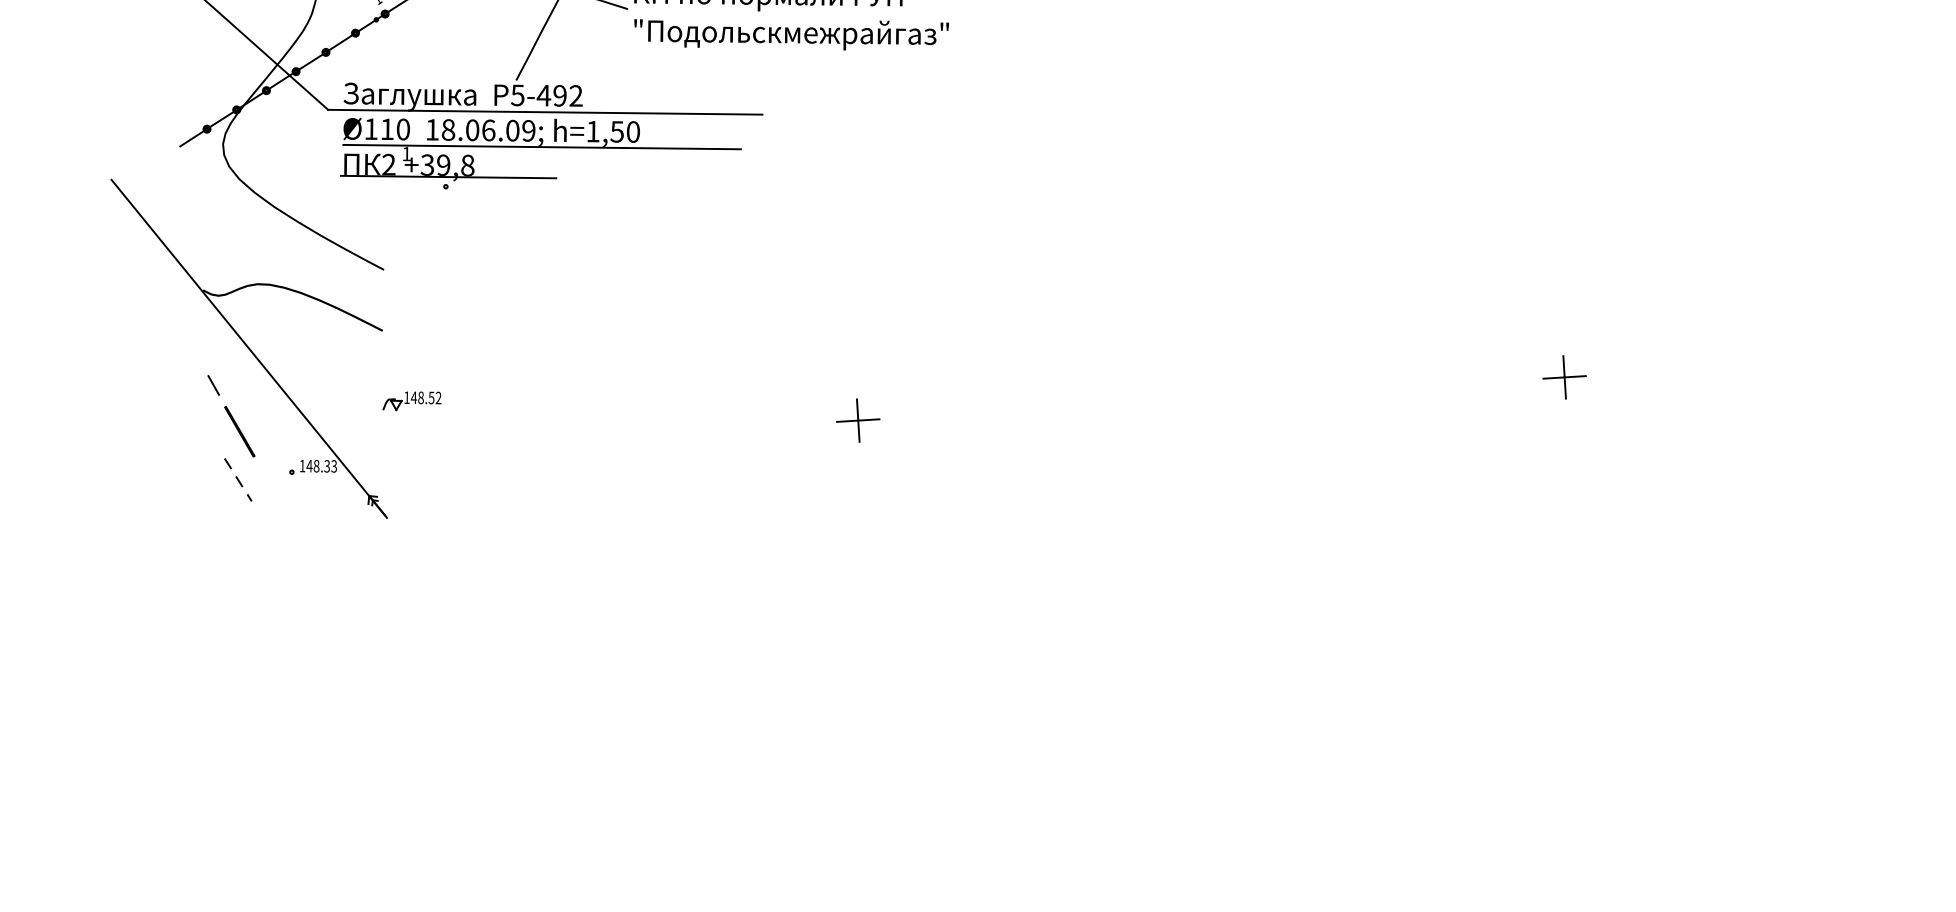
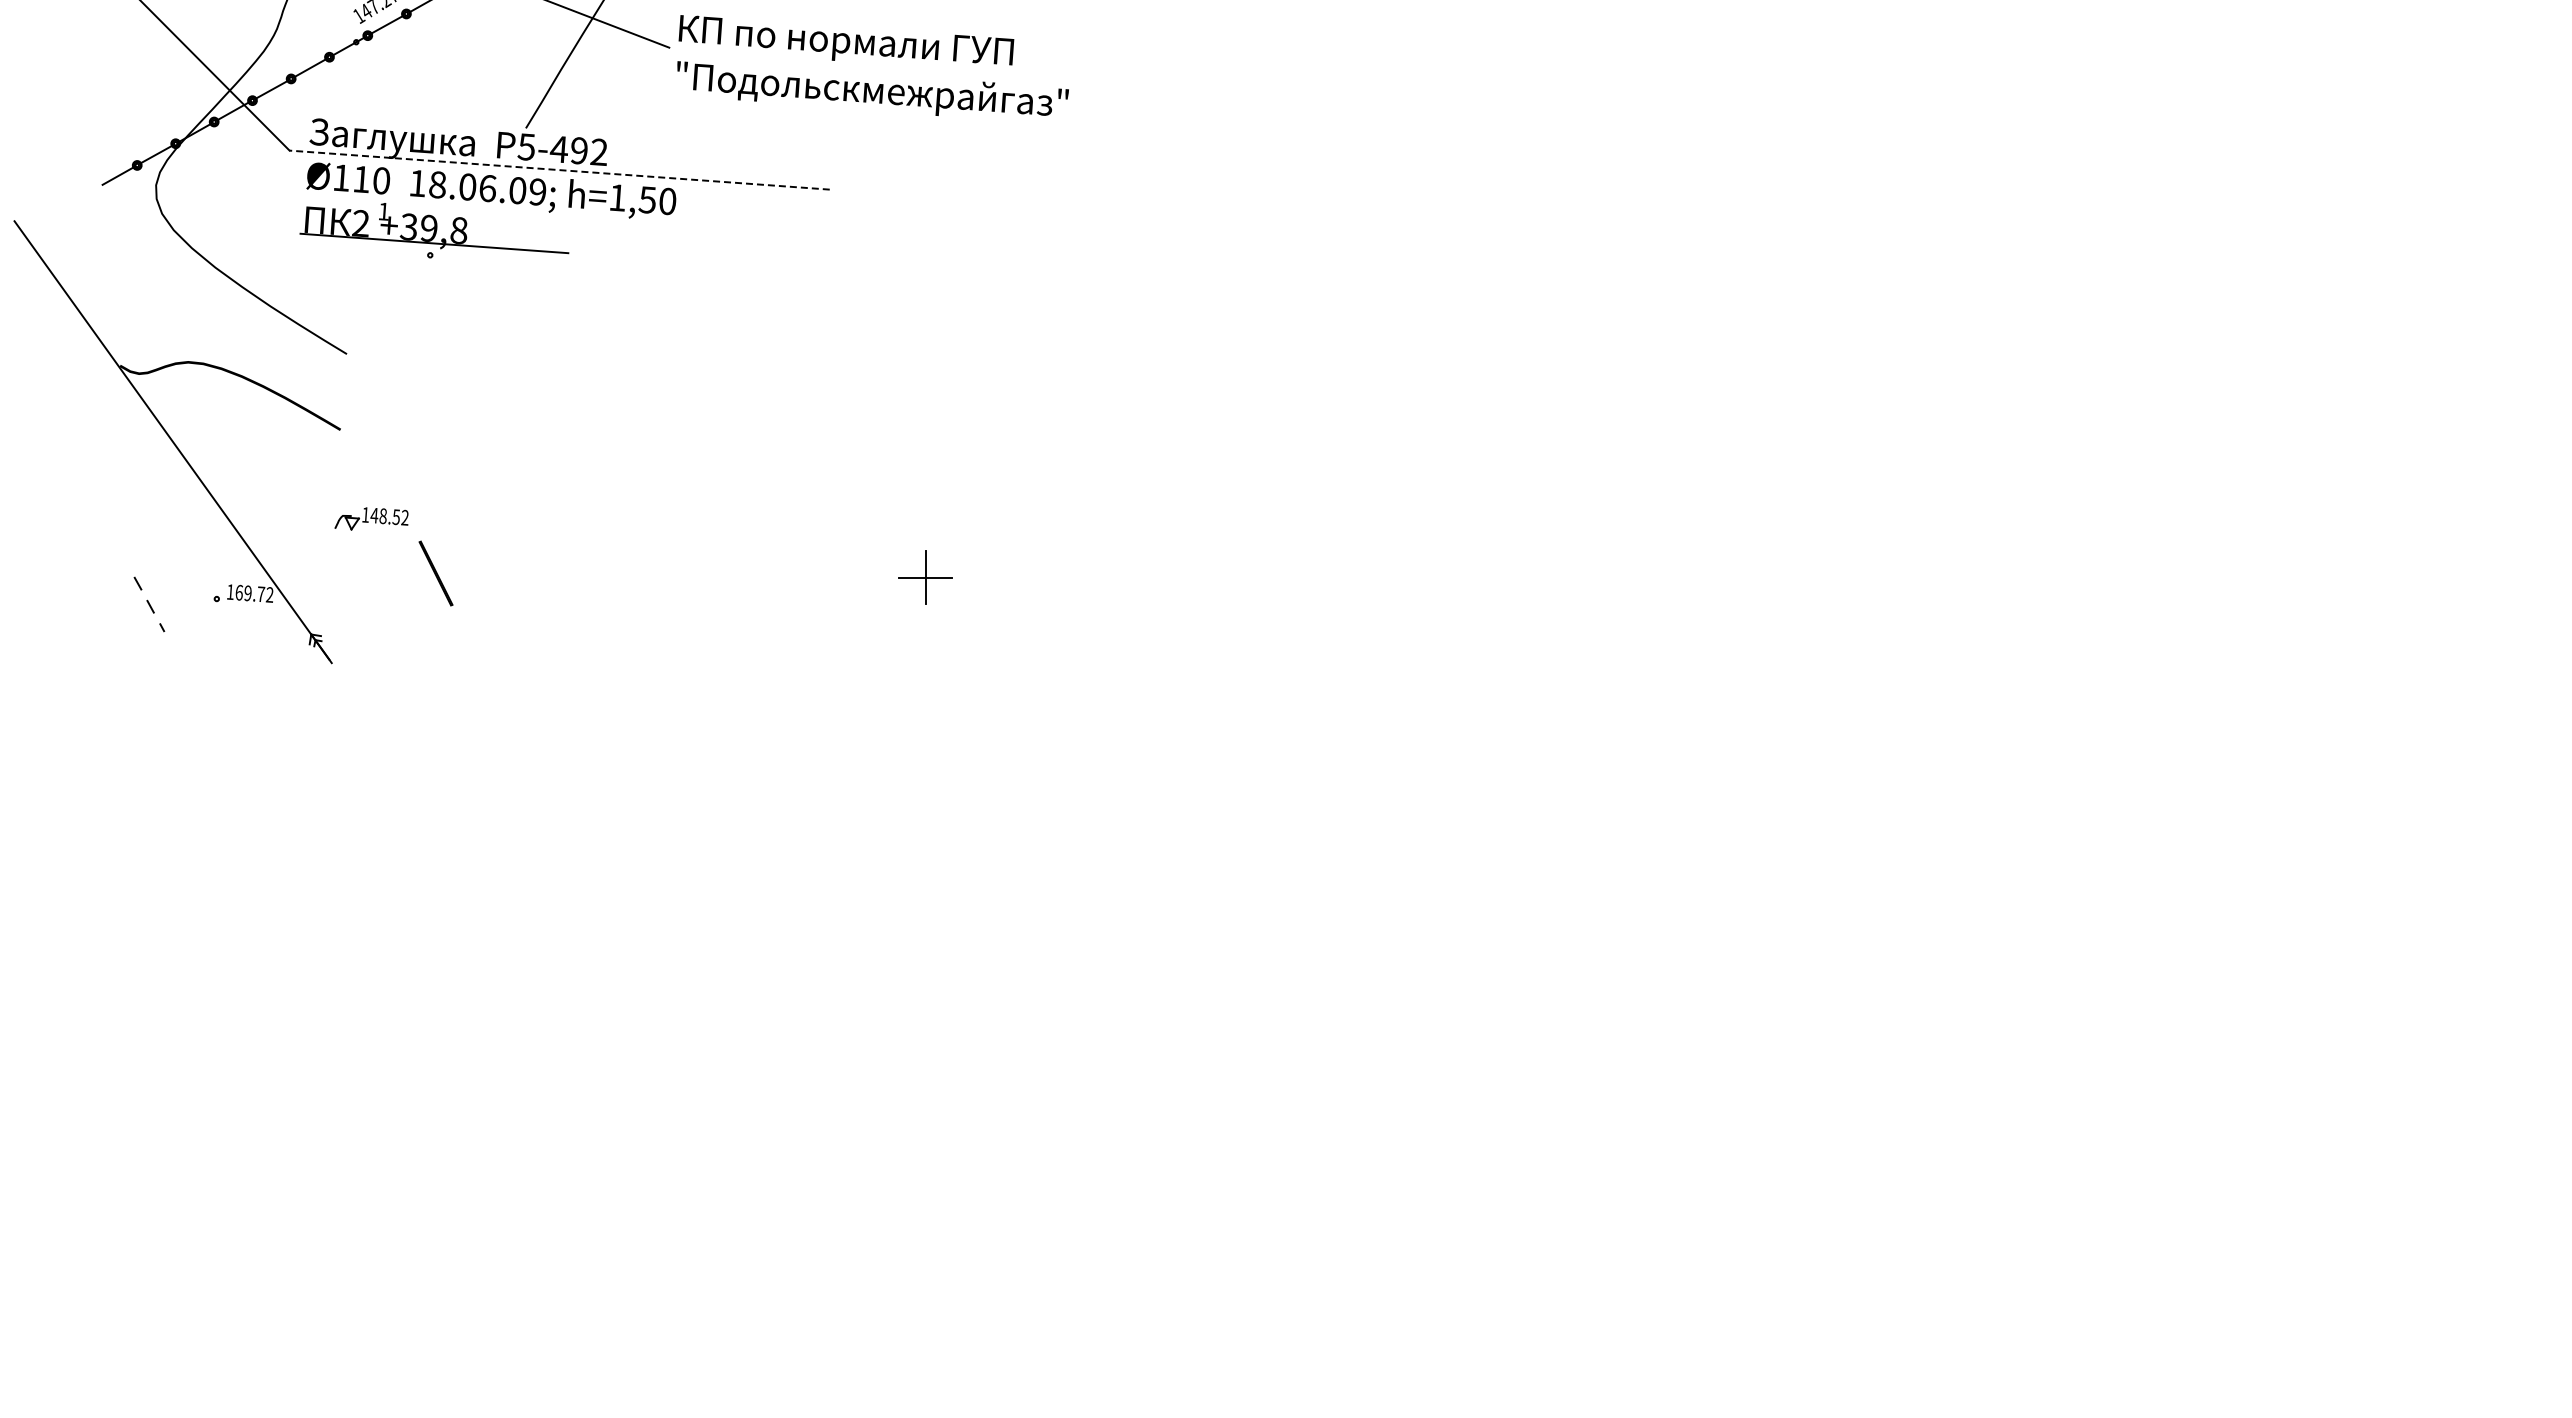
line: (545, 112) -> (559, 170), solid -> dashed
line: (541, 147) -> (552, 213), removed
part: (1564, 377) -> (1808, 577), removed
line: (213, 385) -> (125, 484), removed
line: (239, 431) -> (435, 573), moved
text: (321, 466) -> (254, 593), 148.33 -> 169.72

